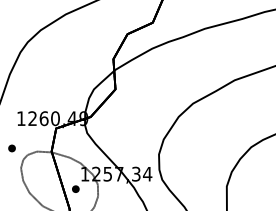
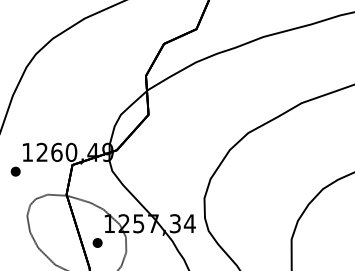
part: (11, 148) -> (15, 171), moved

